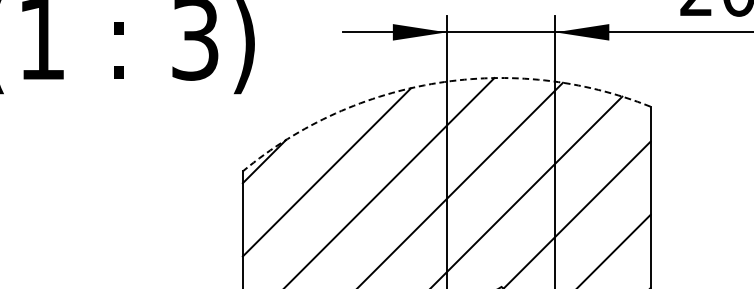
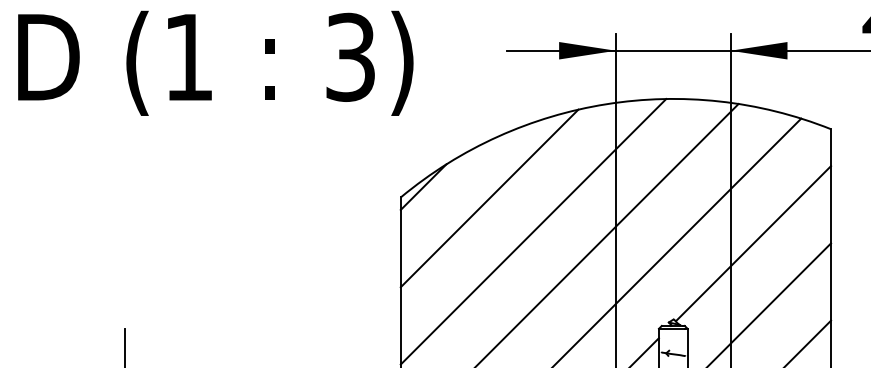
arc: (437, 83) -> (606, 104), dashed -> solid

